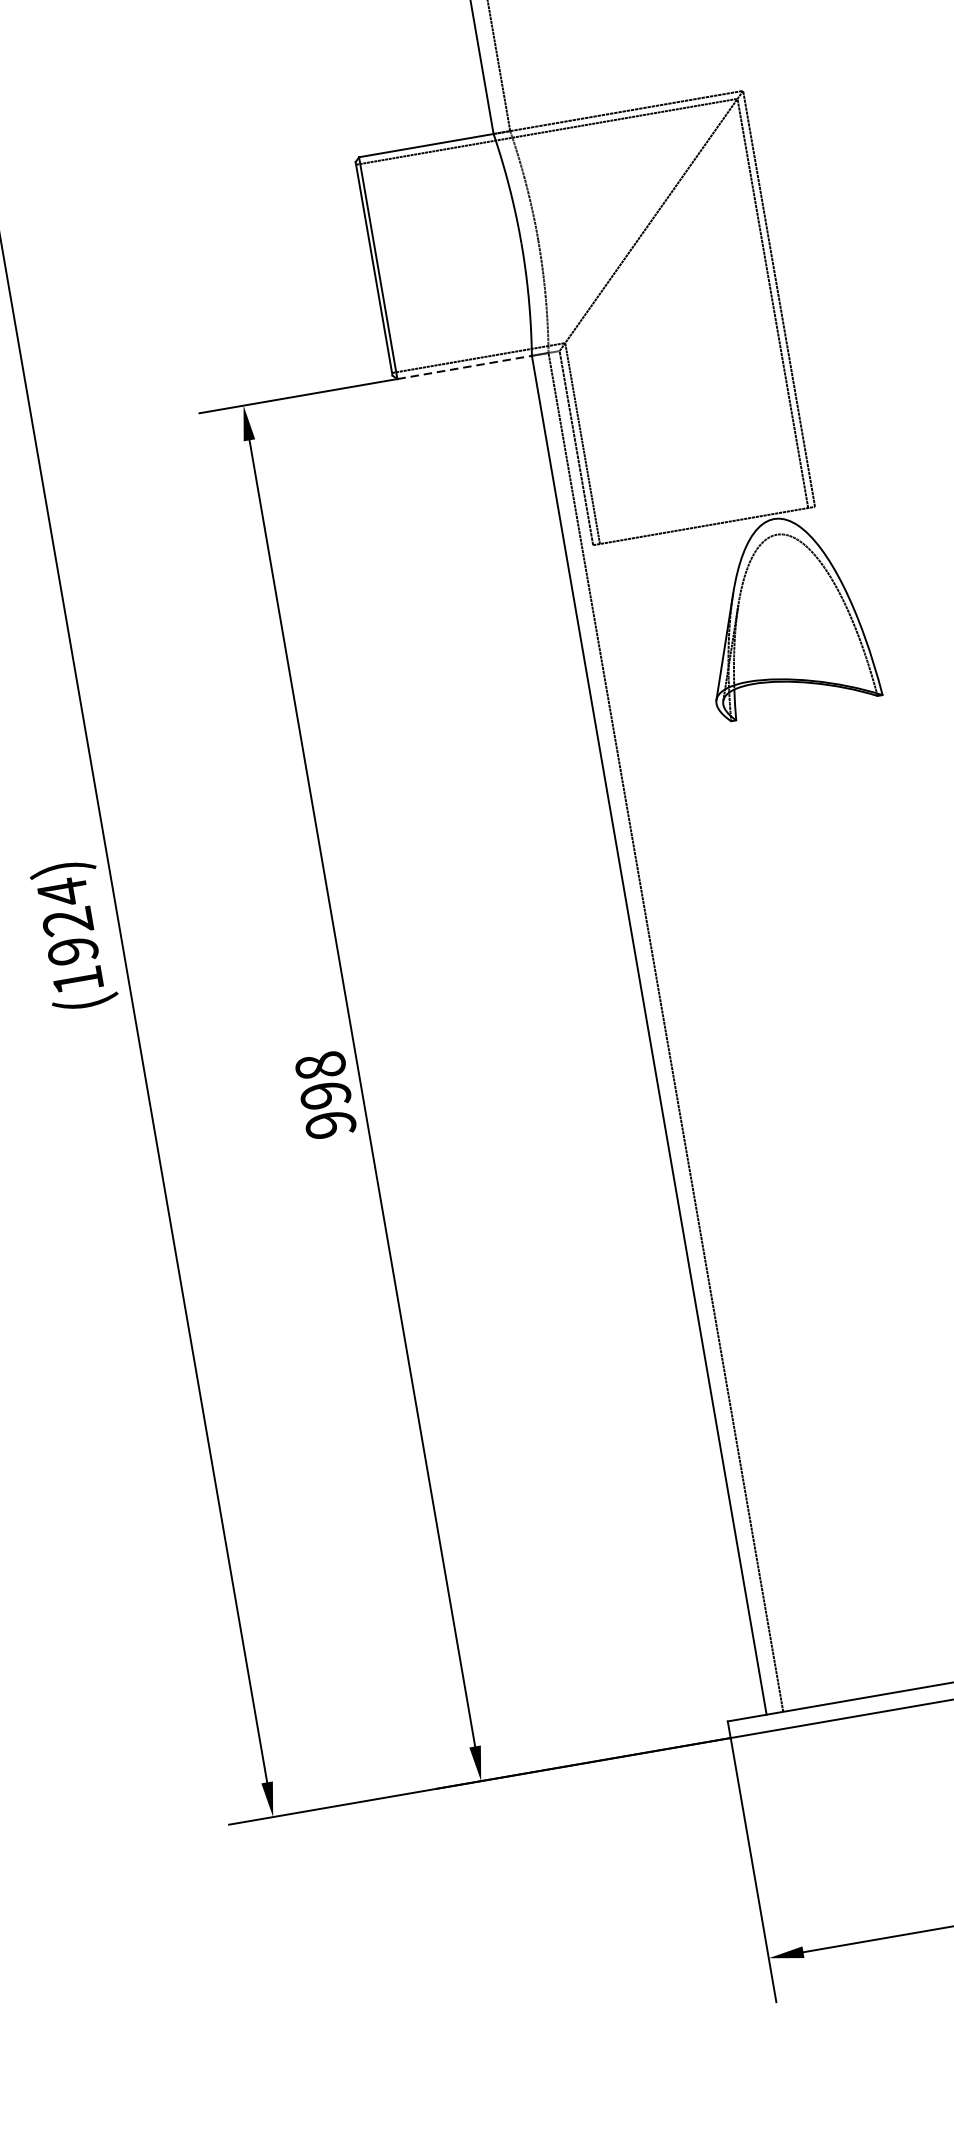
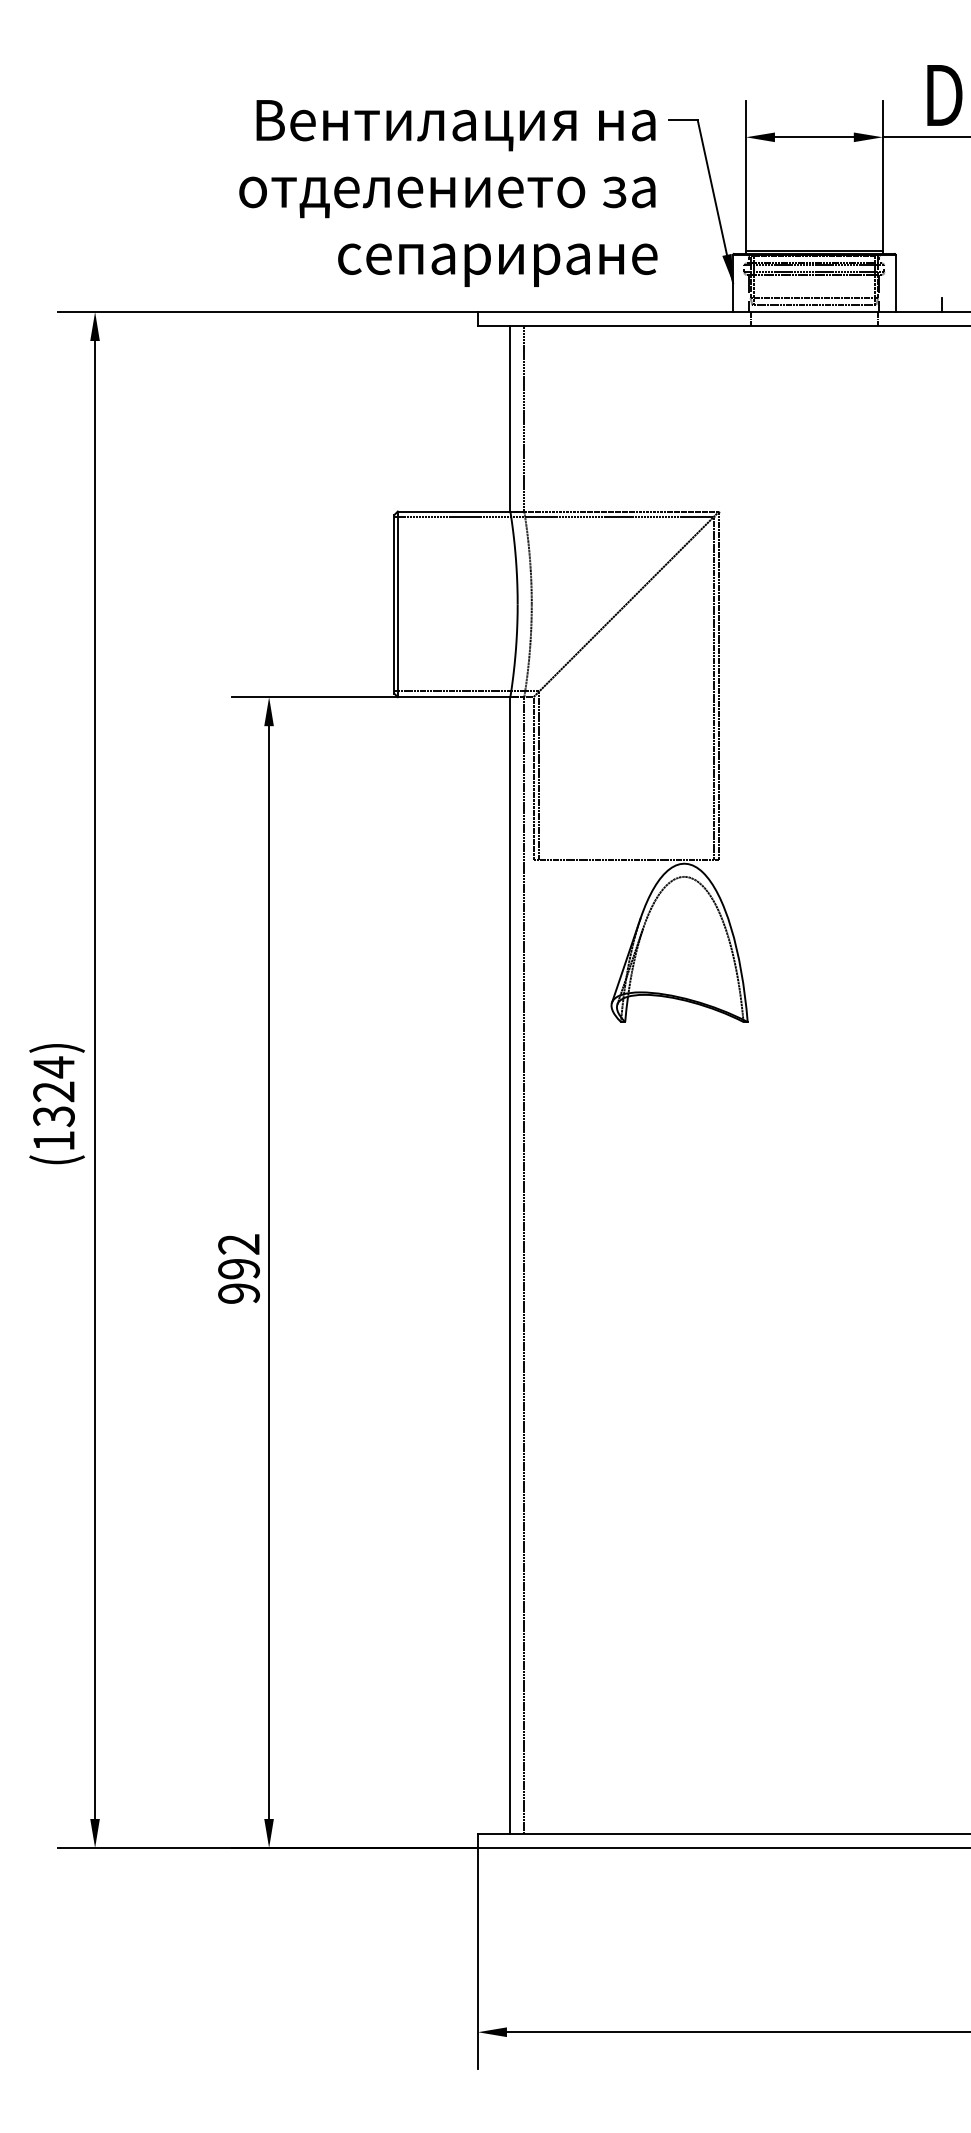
line: (465, 367) -> (454, 697), dashed -> solid
text: (72, 951) -> (53, 1116), (1924) -> (1324)
text: (321, 1065) -> (239, 1244), 998 -> 992

